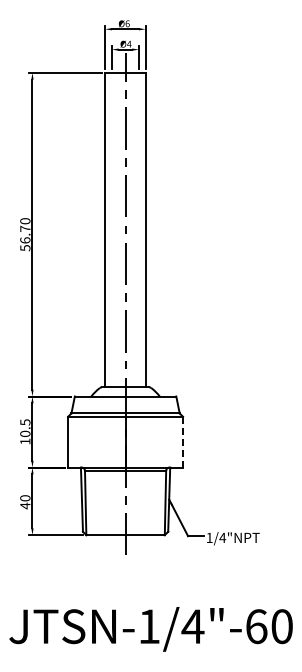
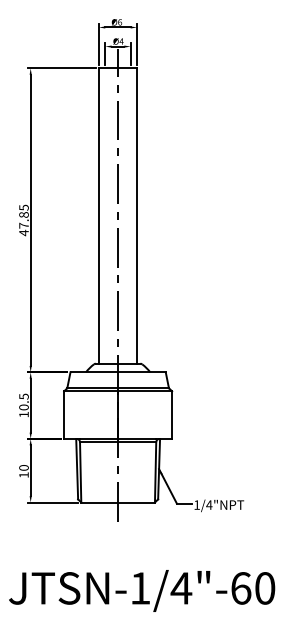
text: (25, 234) -> (24, 220), 56.70 -> 47.85
line: (183, 442) -> (172, 415), dashed -> solid
text: (25, 505) -> (24, 474), 40 -> 10

